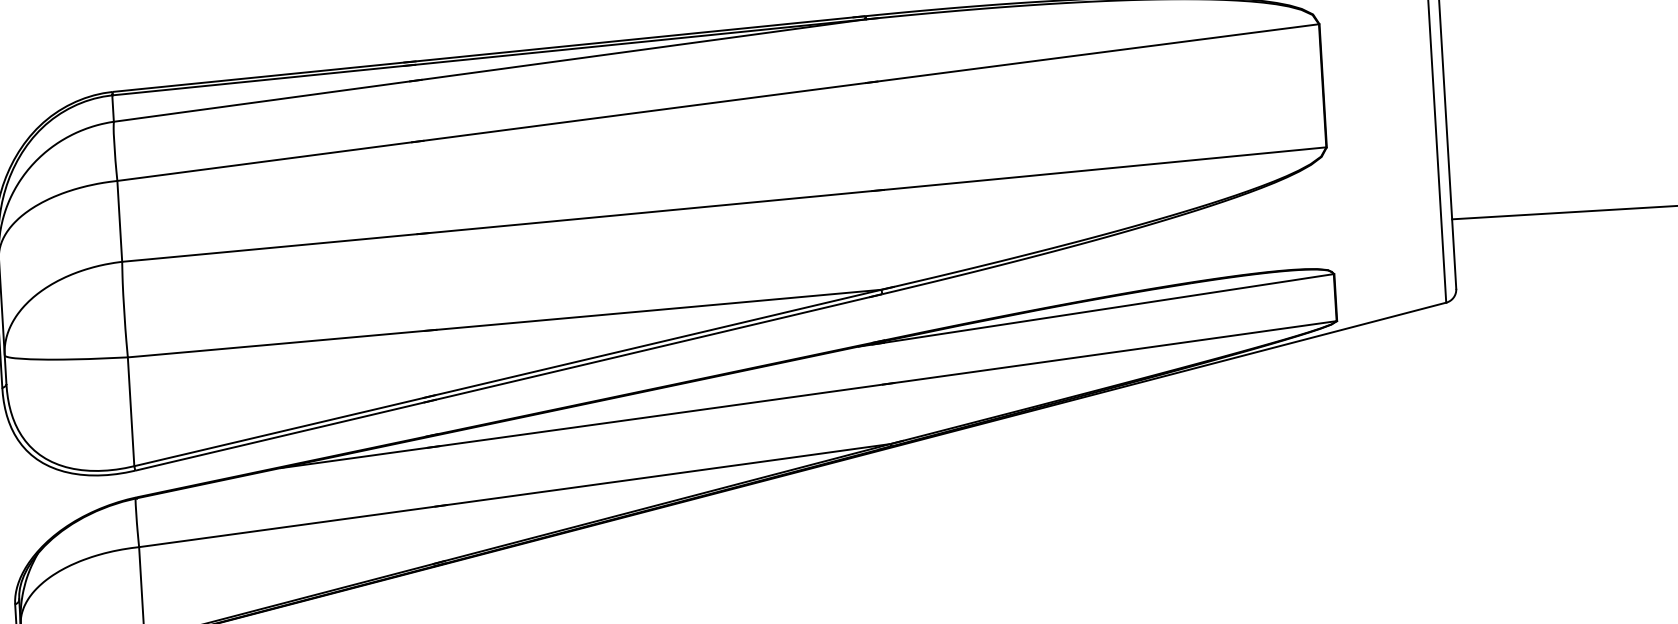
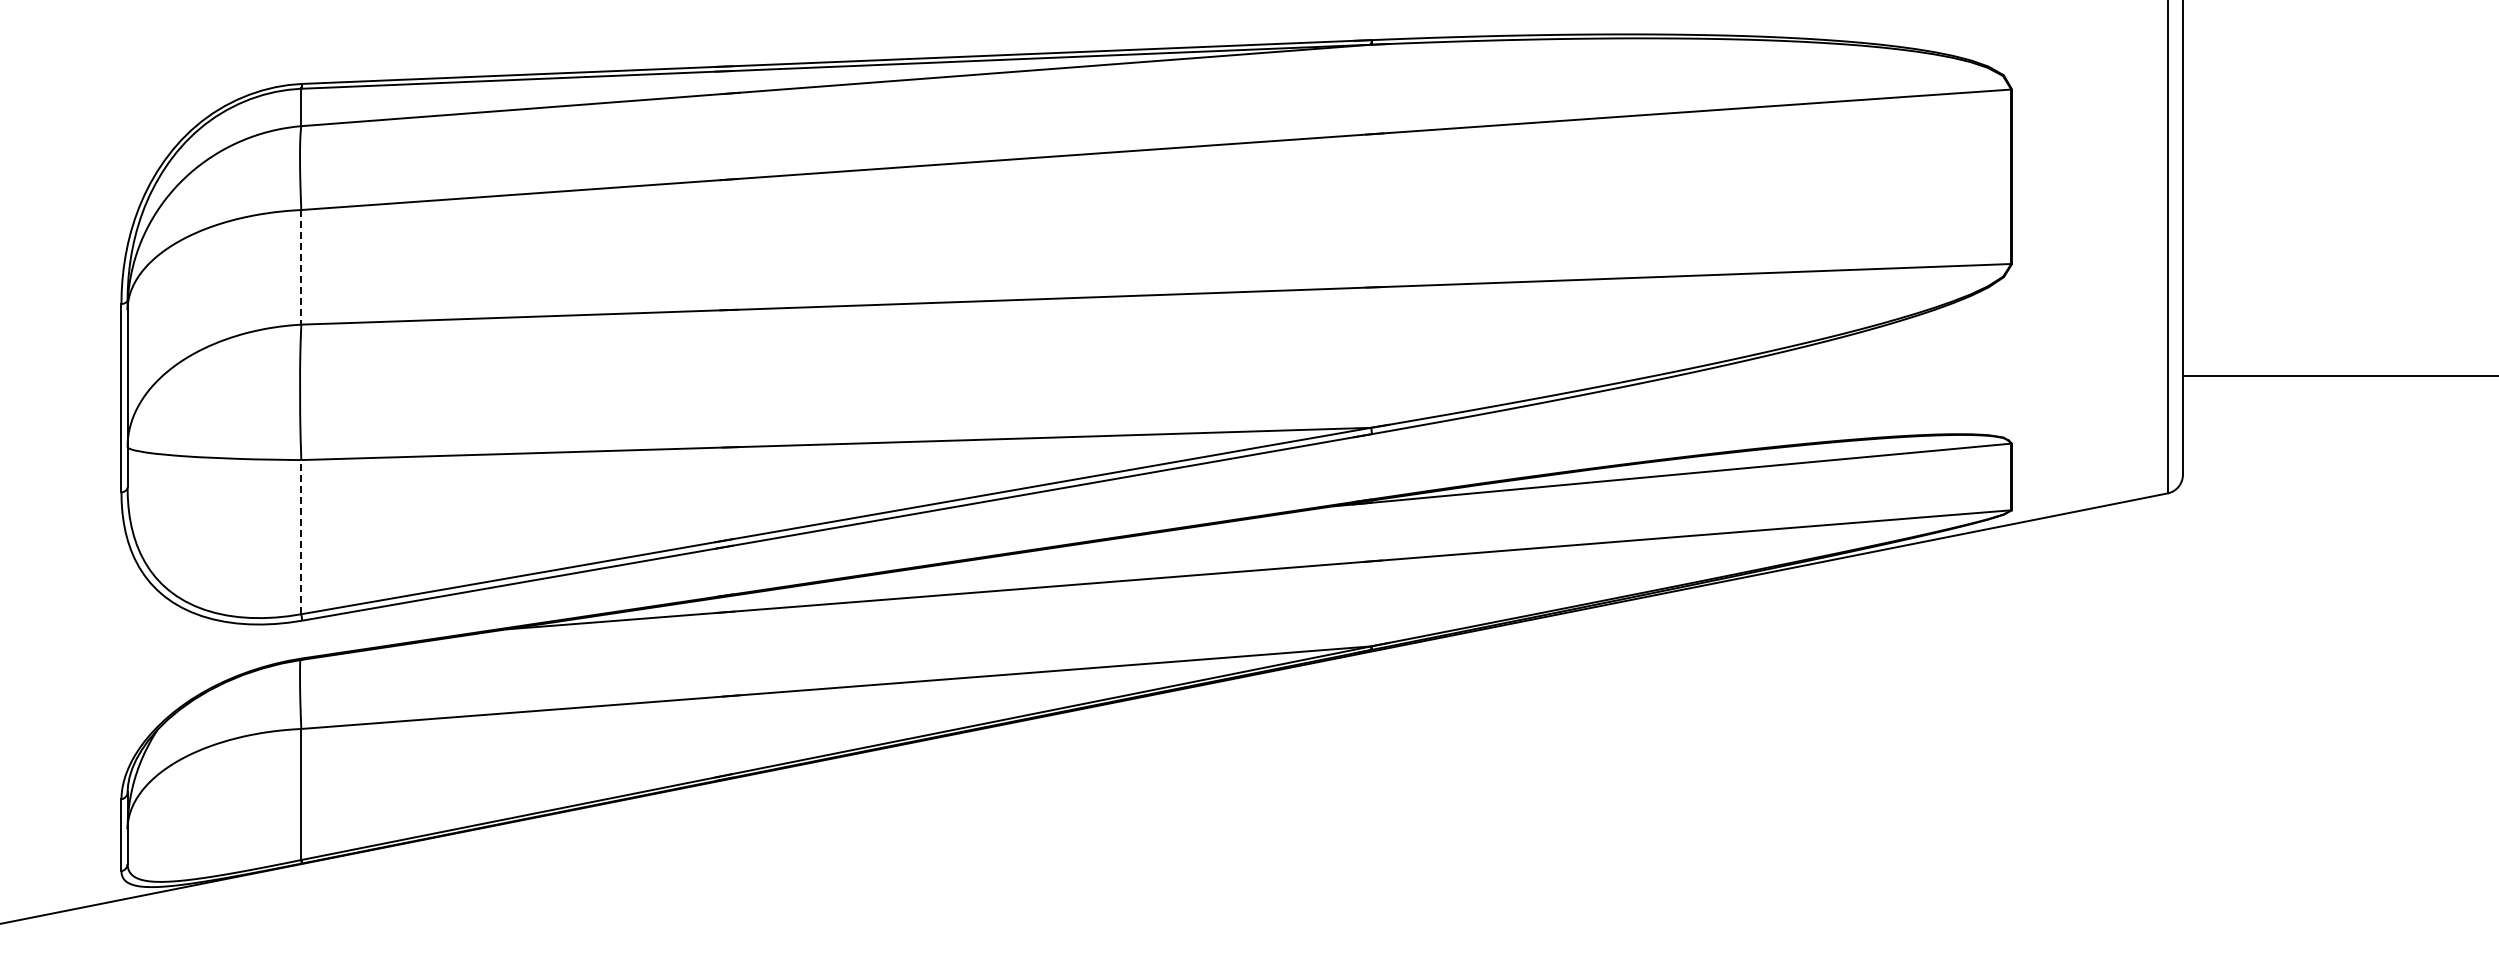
line: (119, 221) -> (301, 267), solid -> dashed
line: (131, 411) -> (301, 536), solid -> dashed

